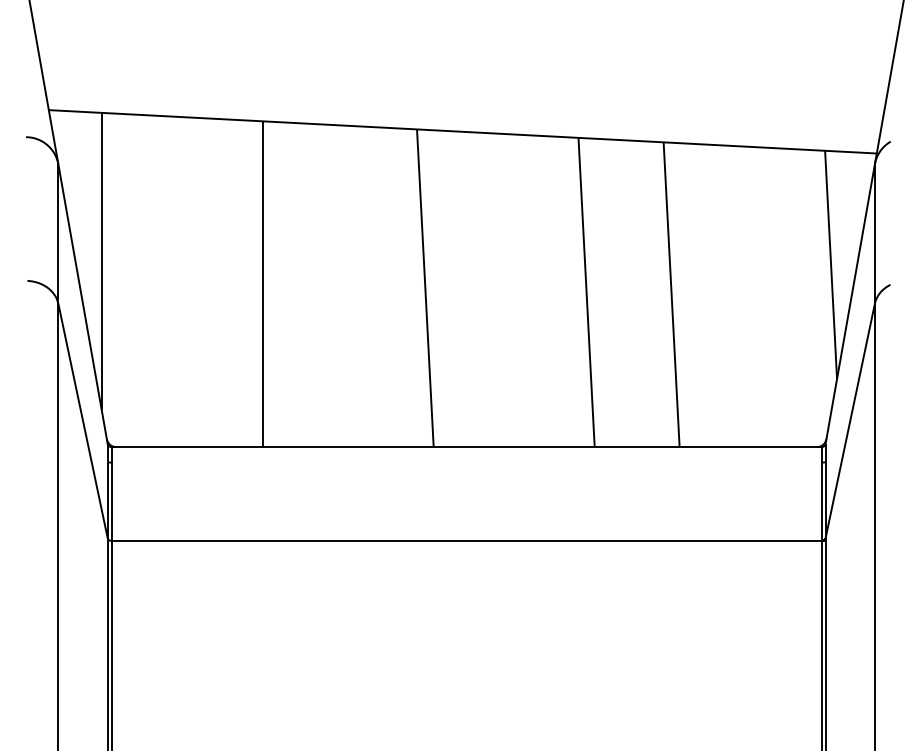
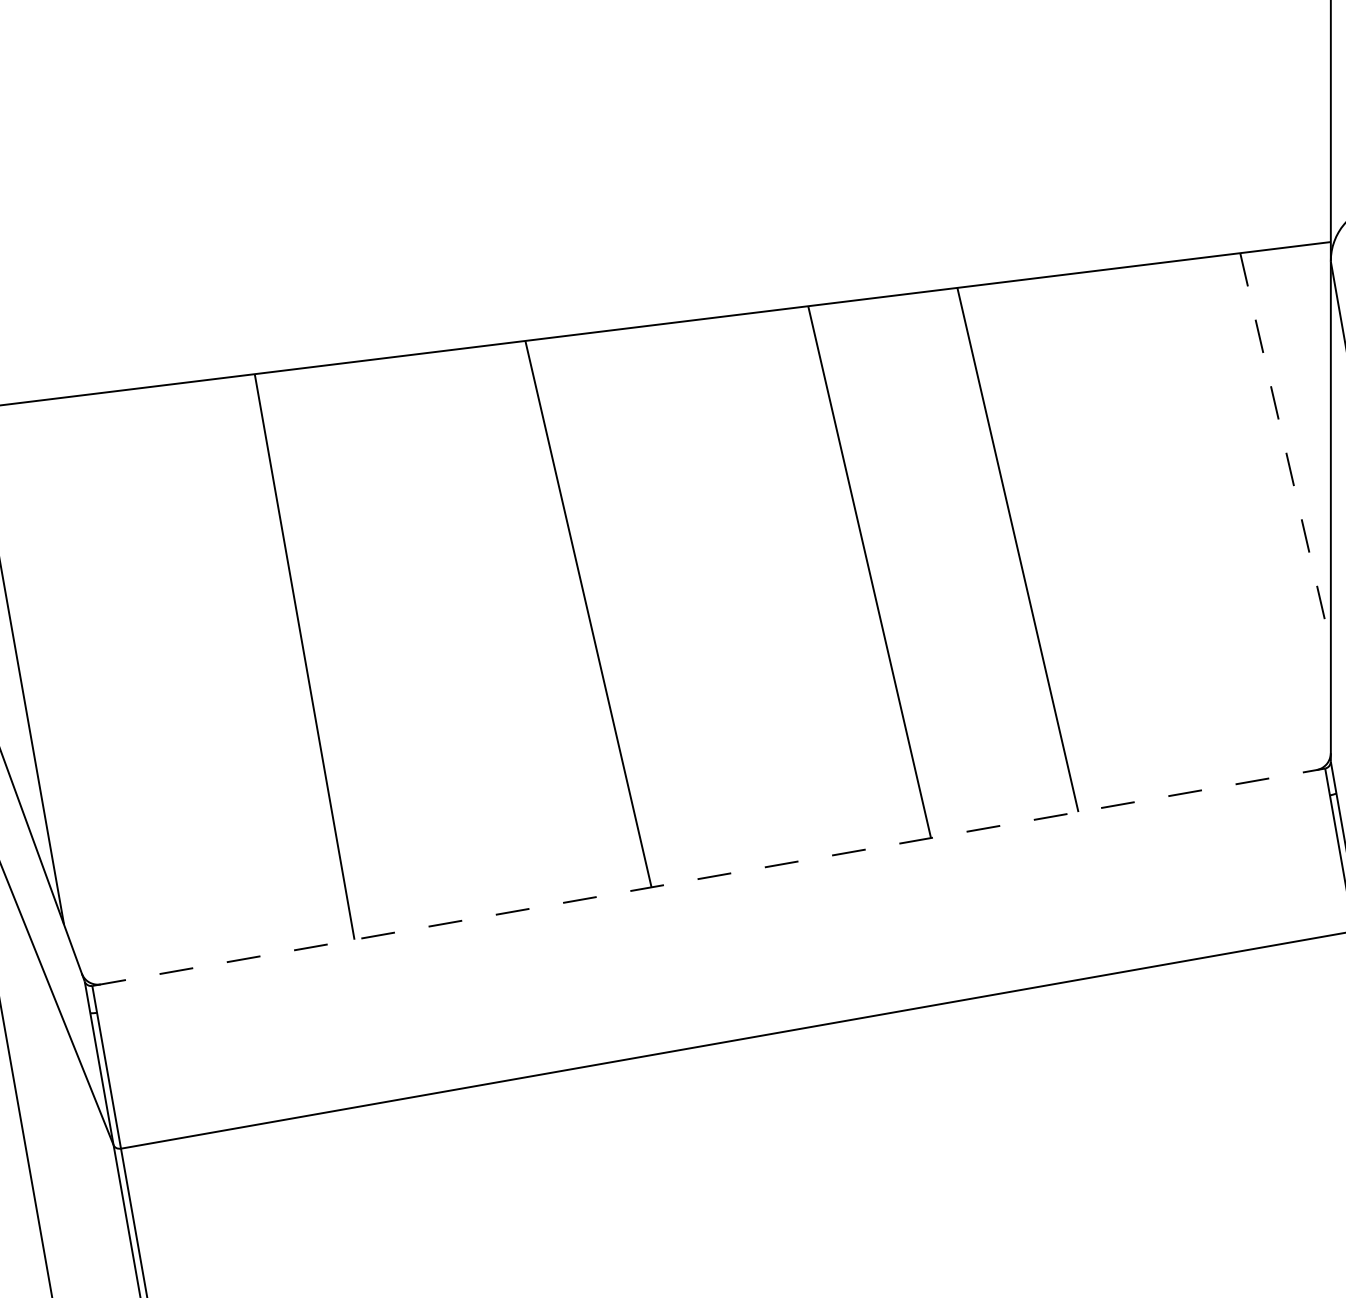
line: (831, 265) -> (1286, 450), solid -> dashed
line: (467, 447) -> (710, 877), solid -> dashed

